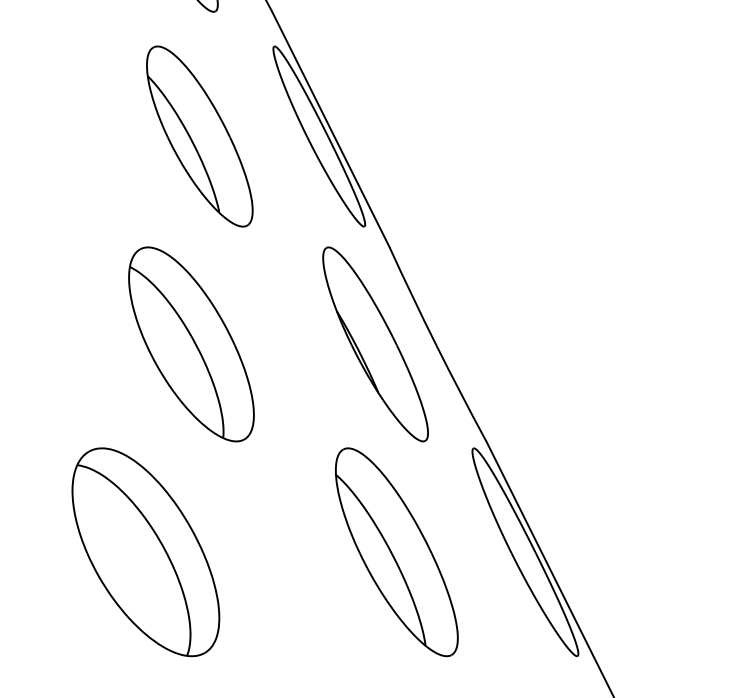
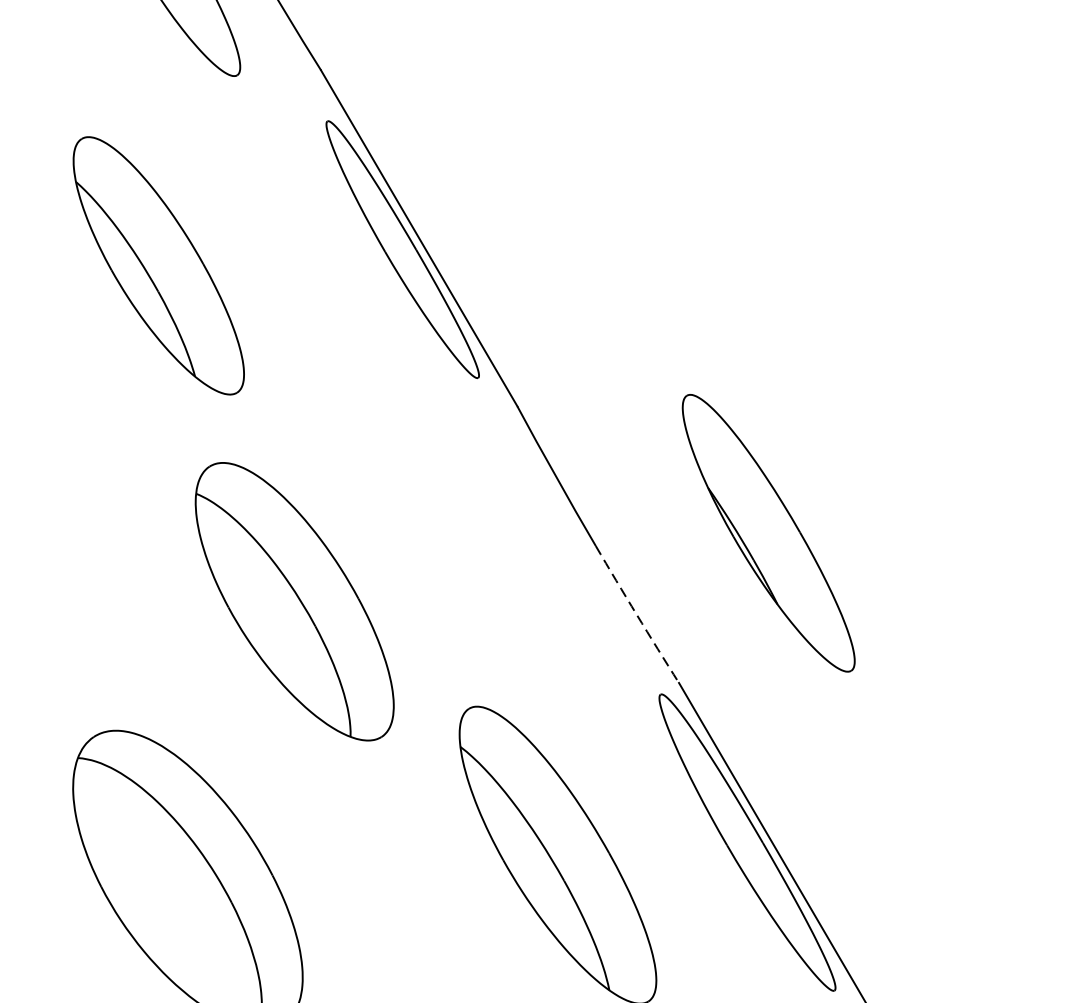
part: (199, 136) -> (158, 265), moved
part: (191, 344) -> (294, 601), moved
part: (375, 344) -> (768, 533), moved
arc: (460, 393) -> (636, 614), solid -> dashed

